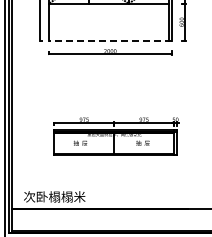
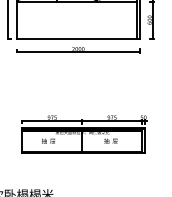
line: (109, 40) -> (77, 38), dashed -> solid

